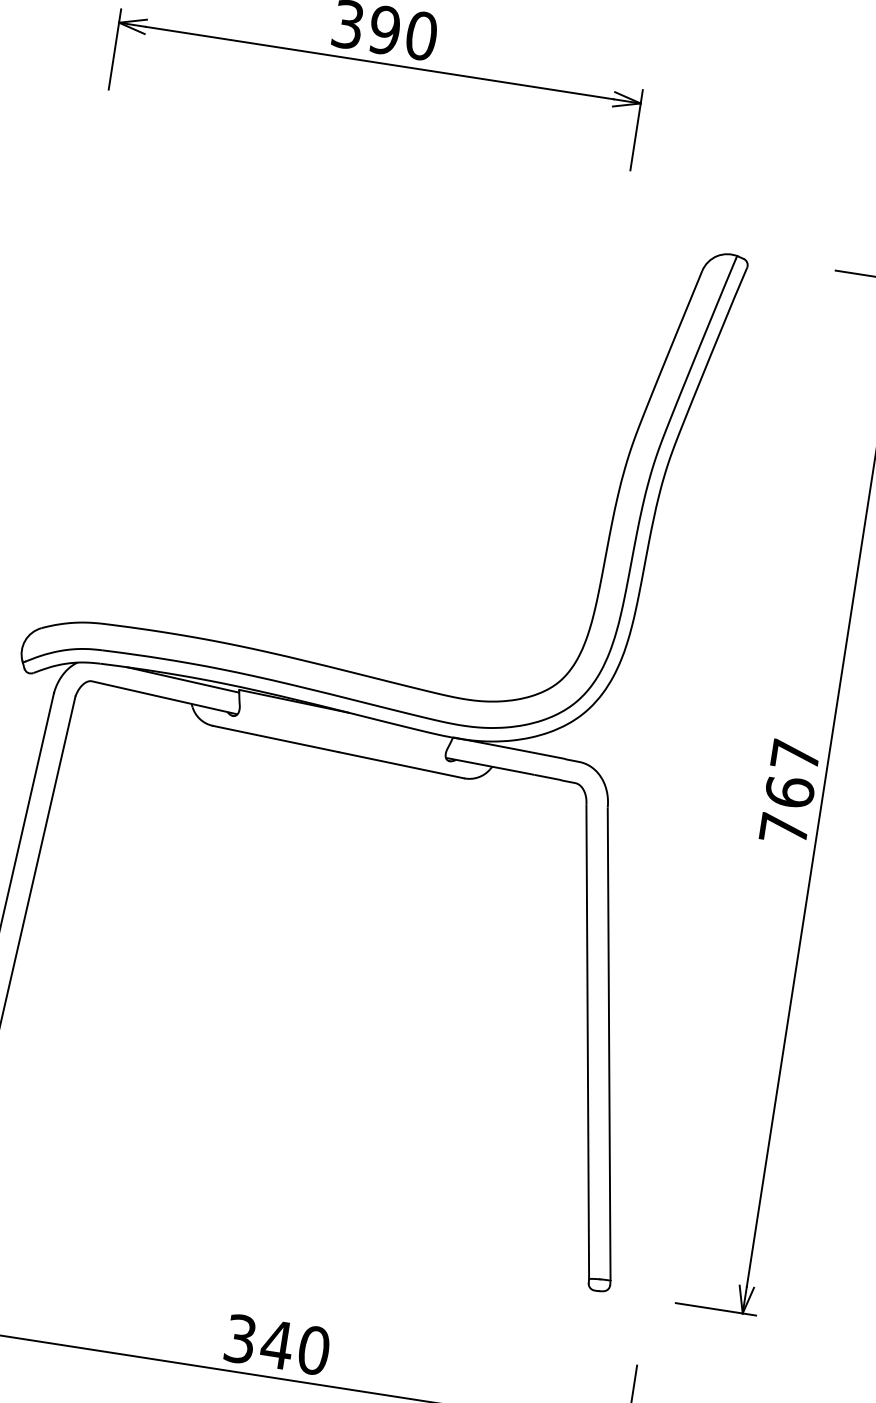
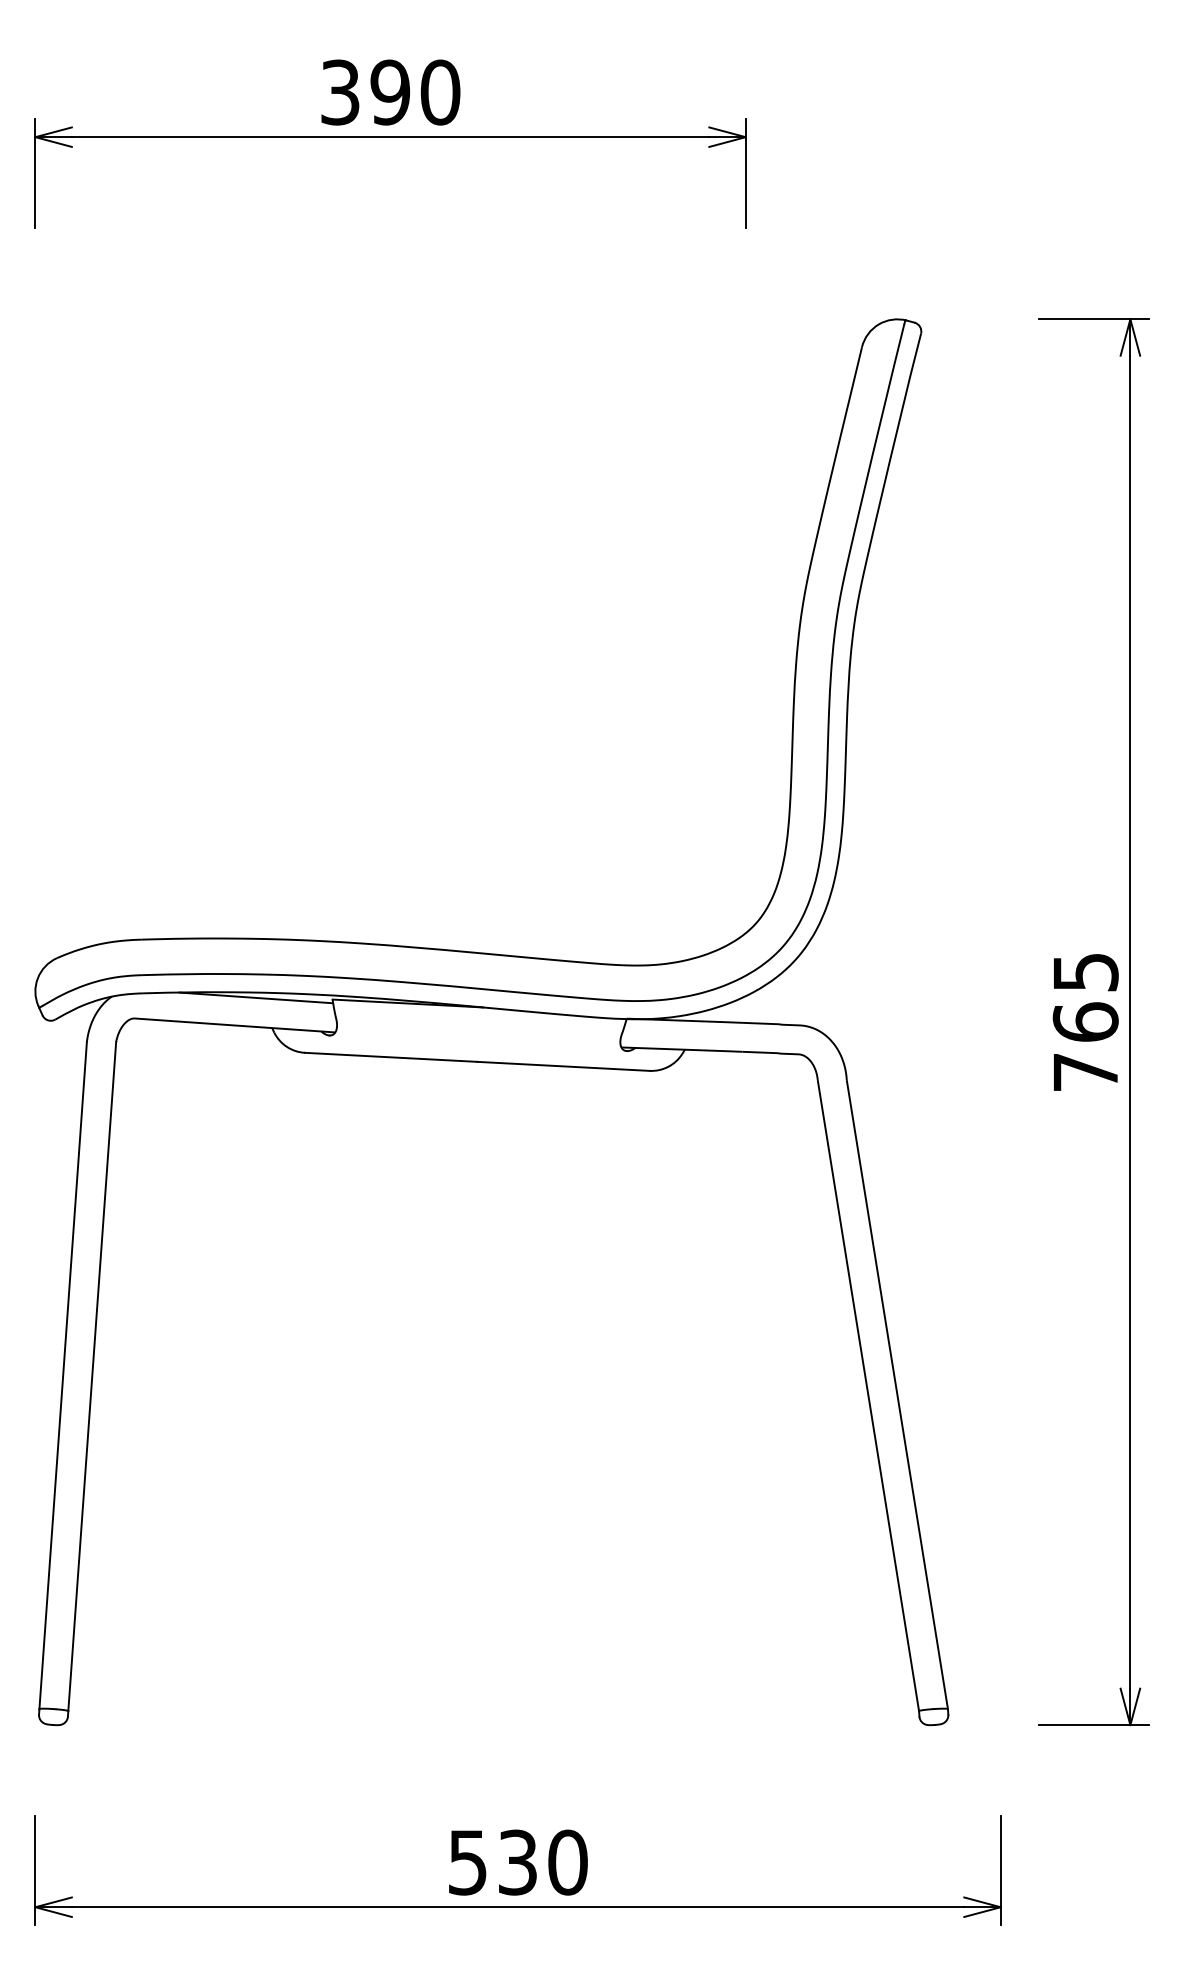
text: (796, 755) -> (1086, 972), 767 -> 765
text: (259, 1341) -> (493, 1862), 340 -> 530

